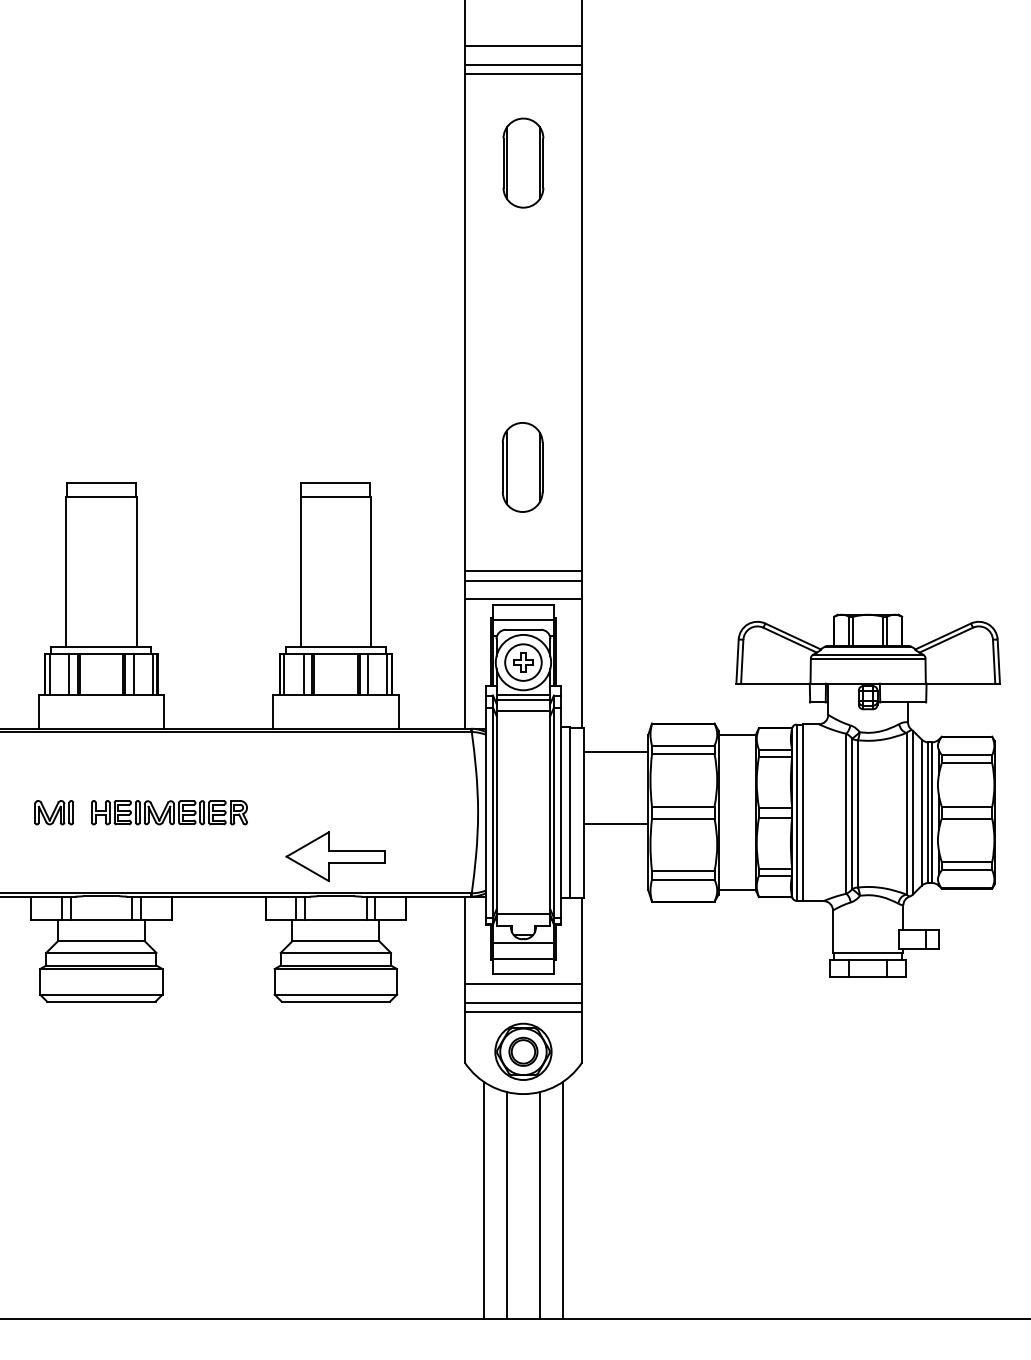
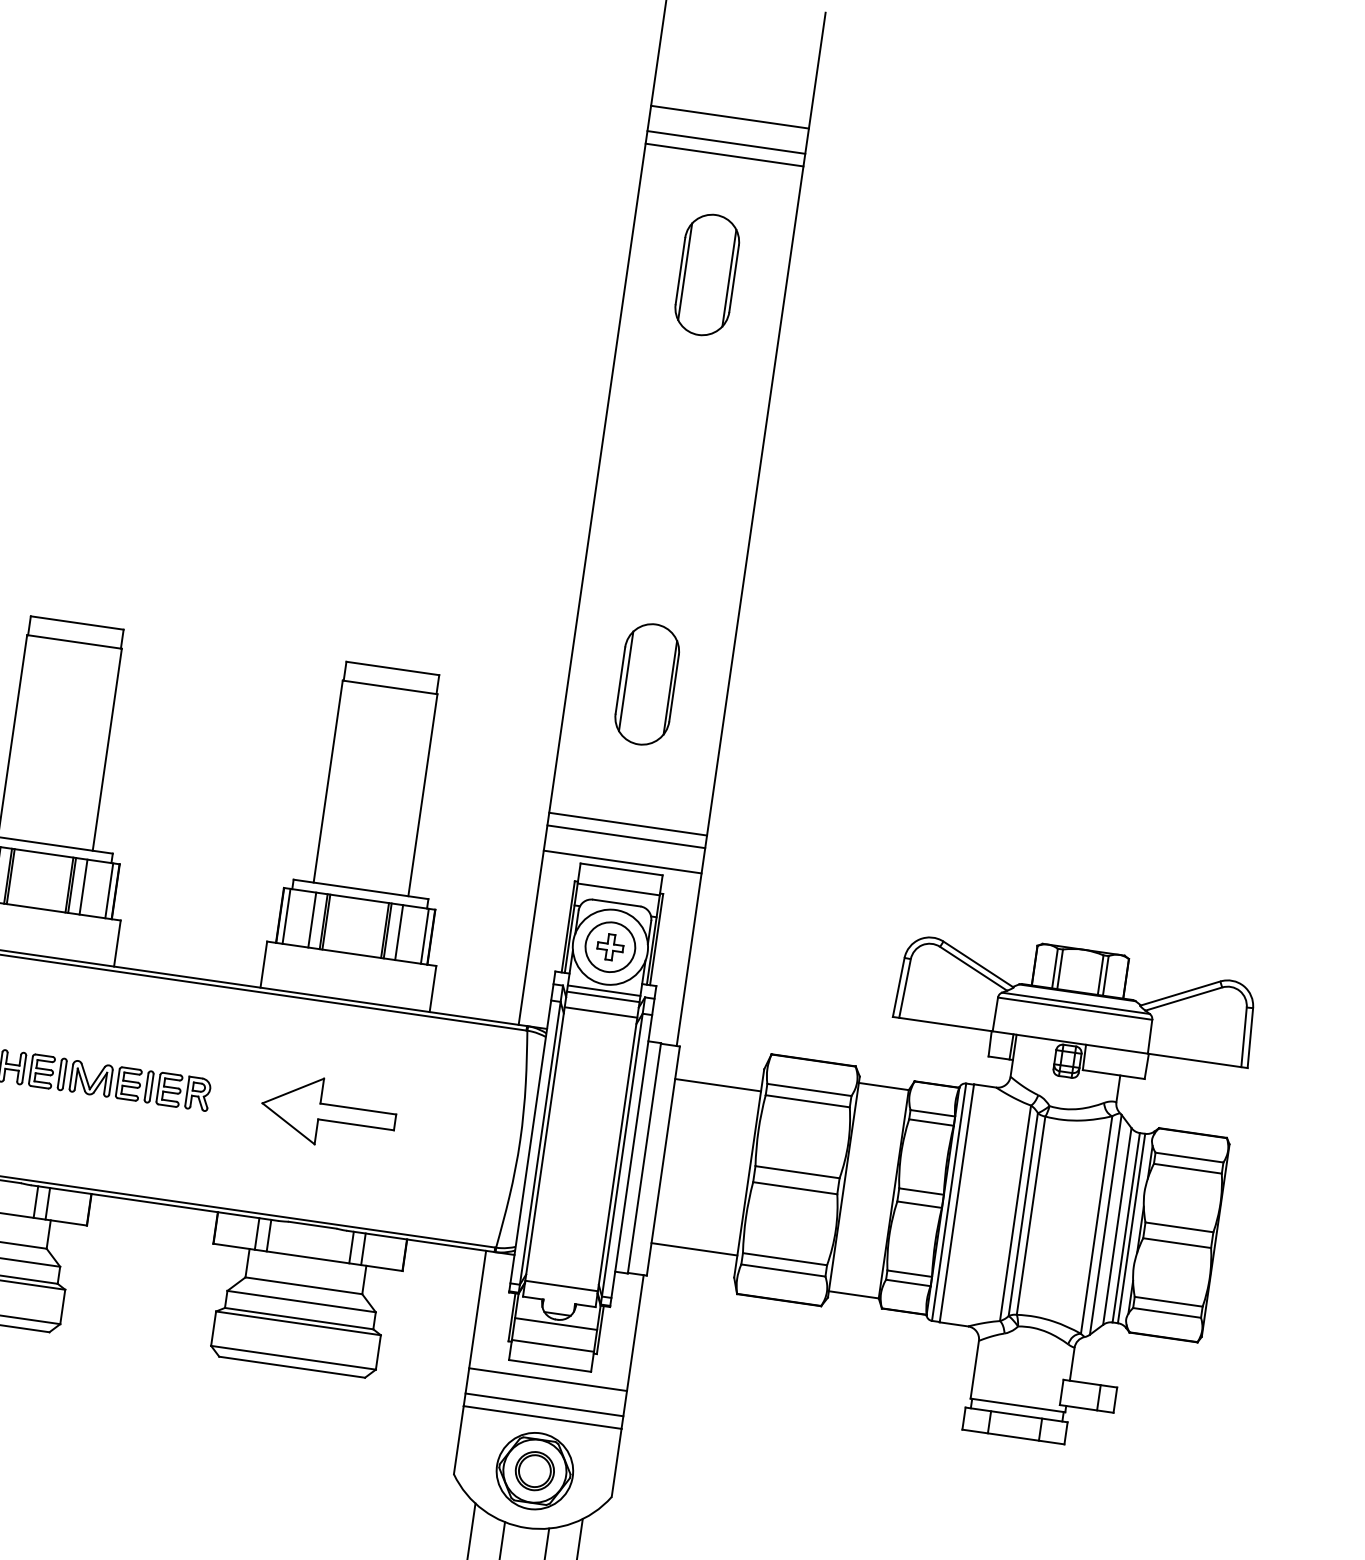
line: (616, 823) -> (694, 1249), moved
part: (335, 856) -> (328, 1112), moved

